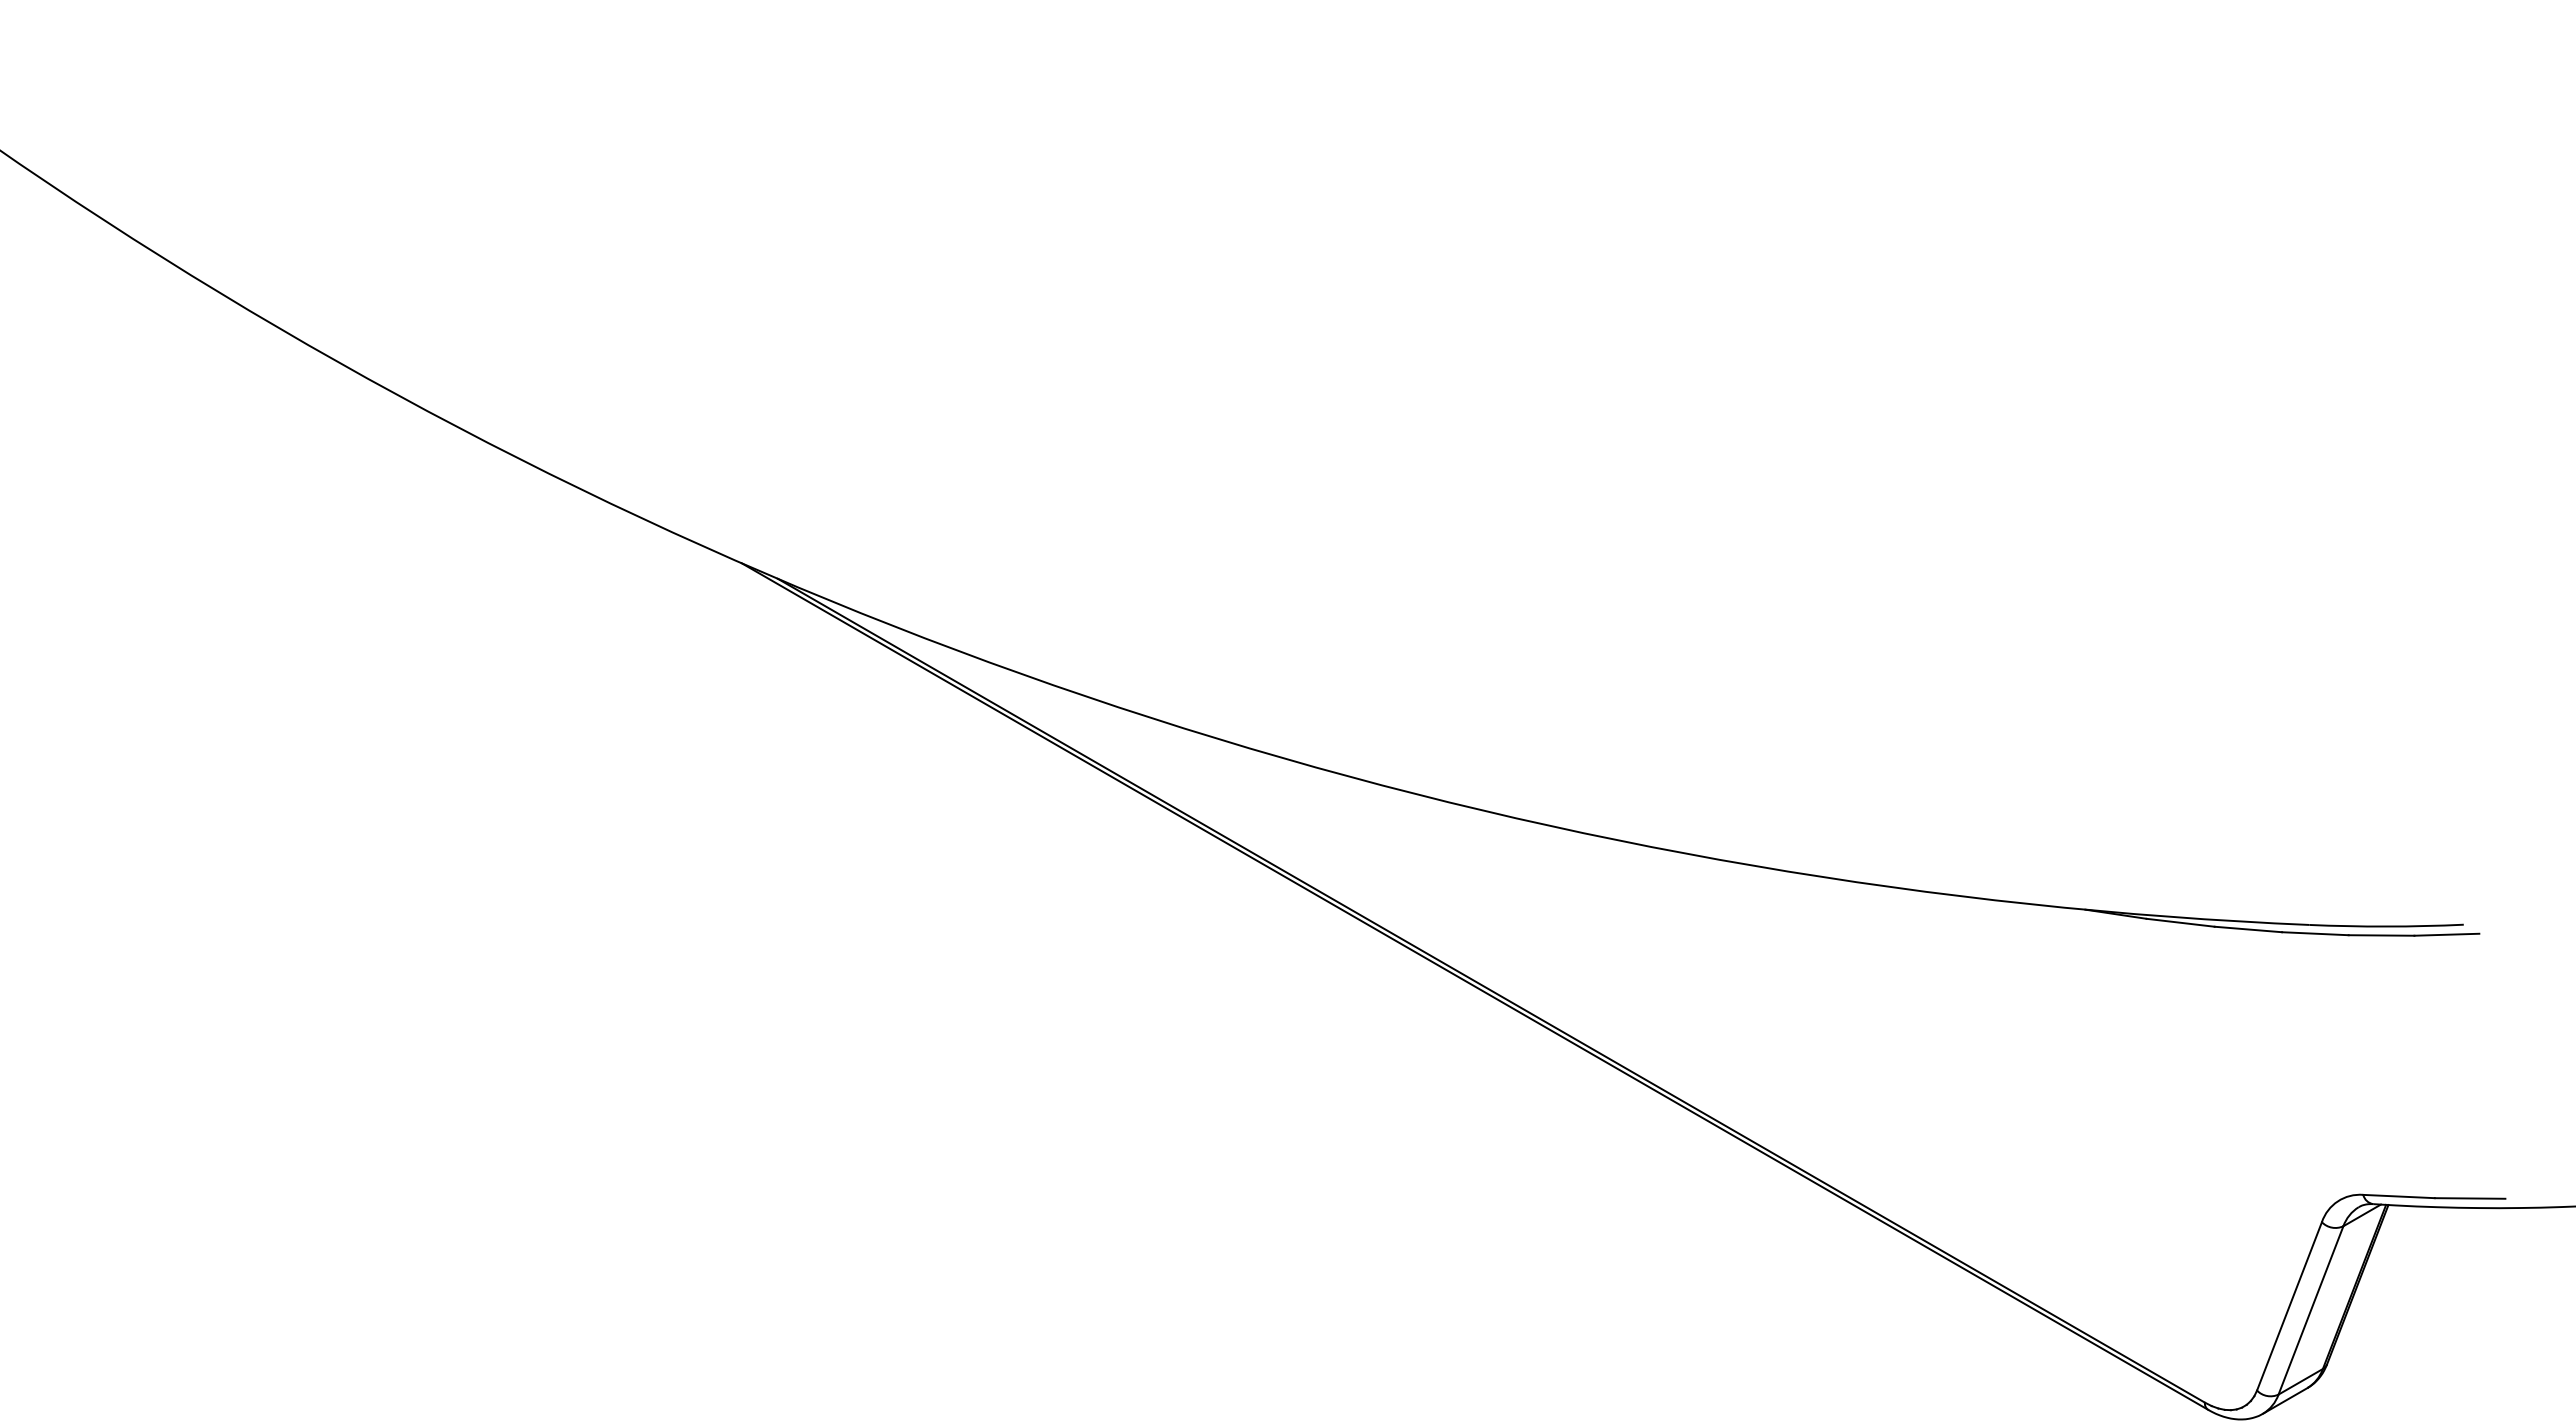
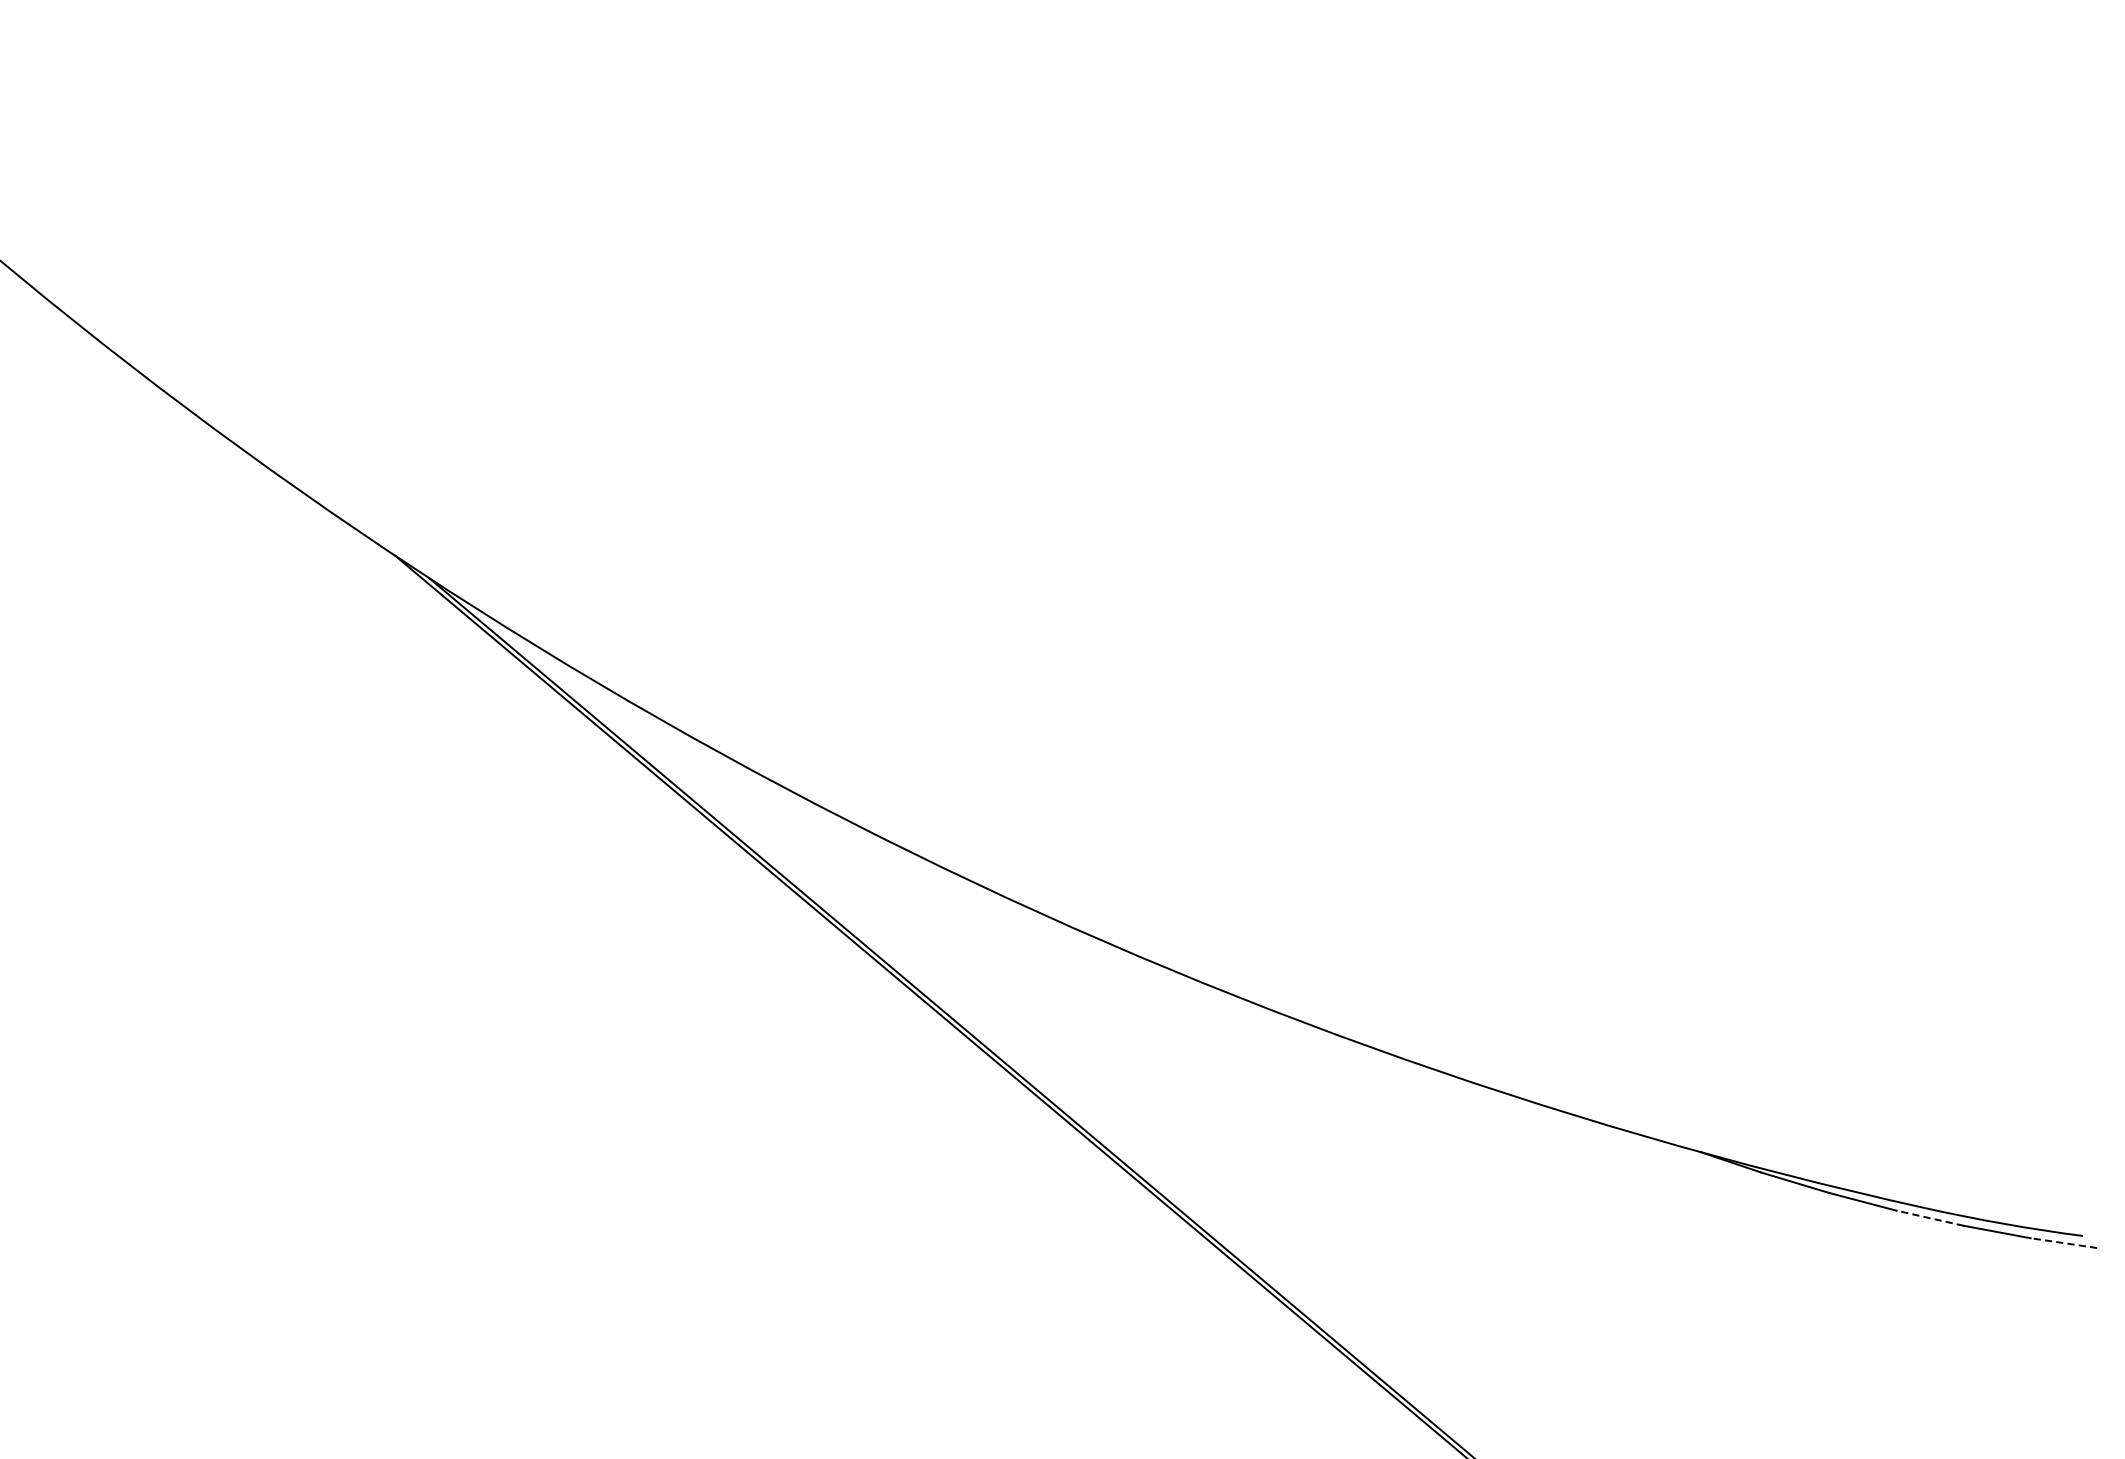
line: (2314, 933) -> (1929, 1217), solid -> dashed
line: (2446, 934) -> (2063, 1242), solid -> dashed

